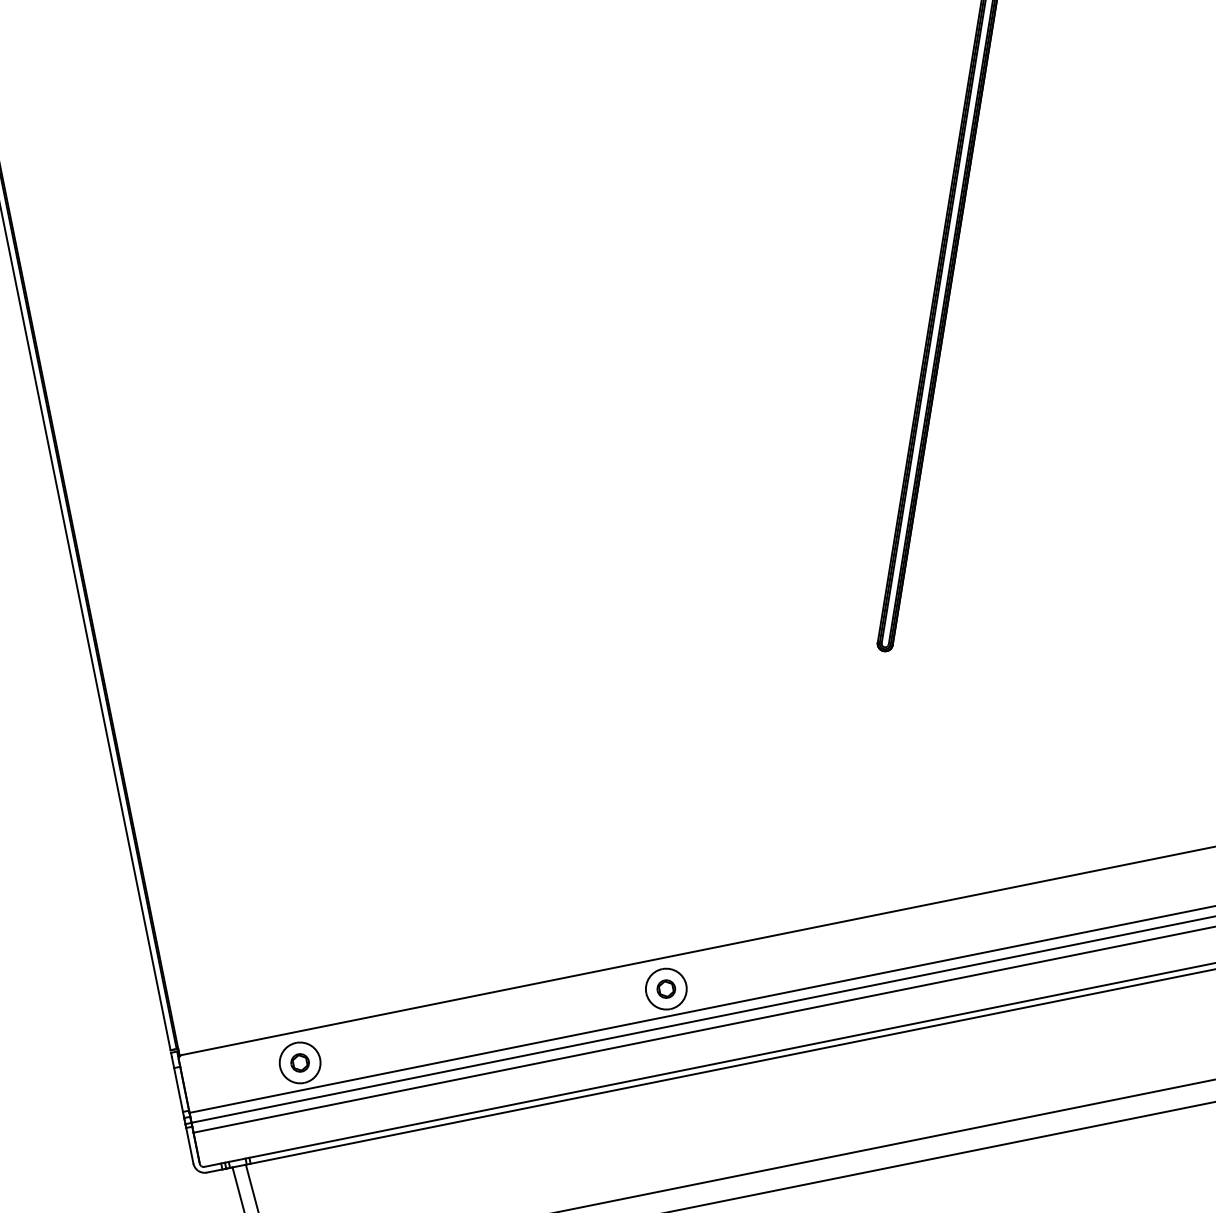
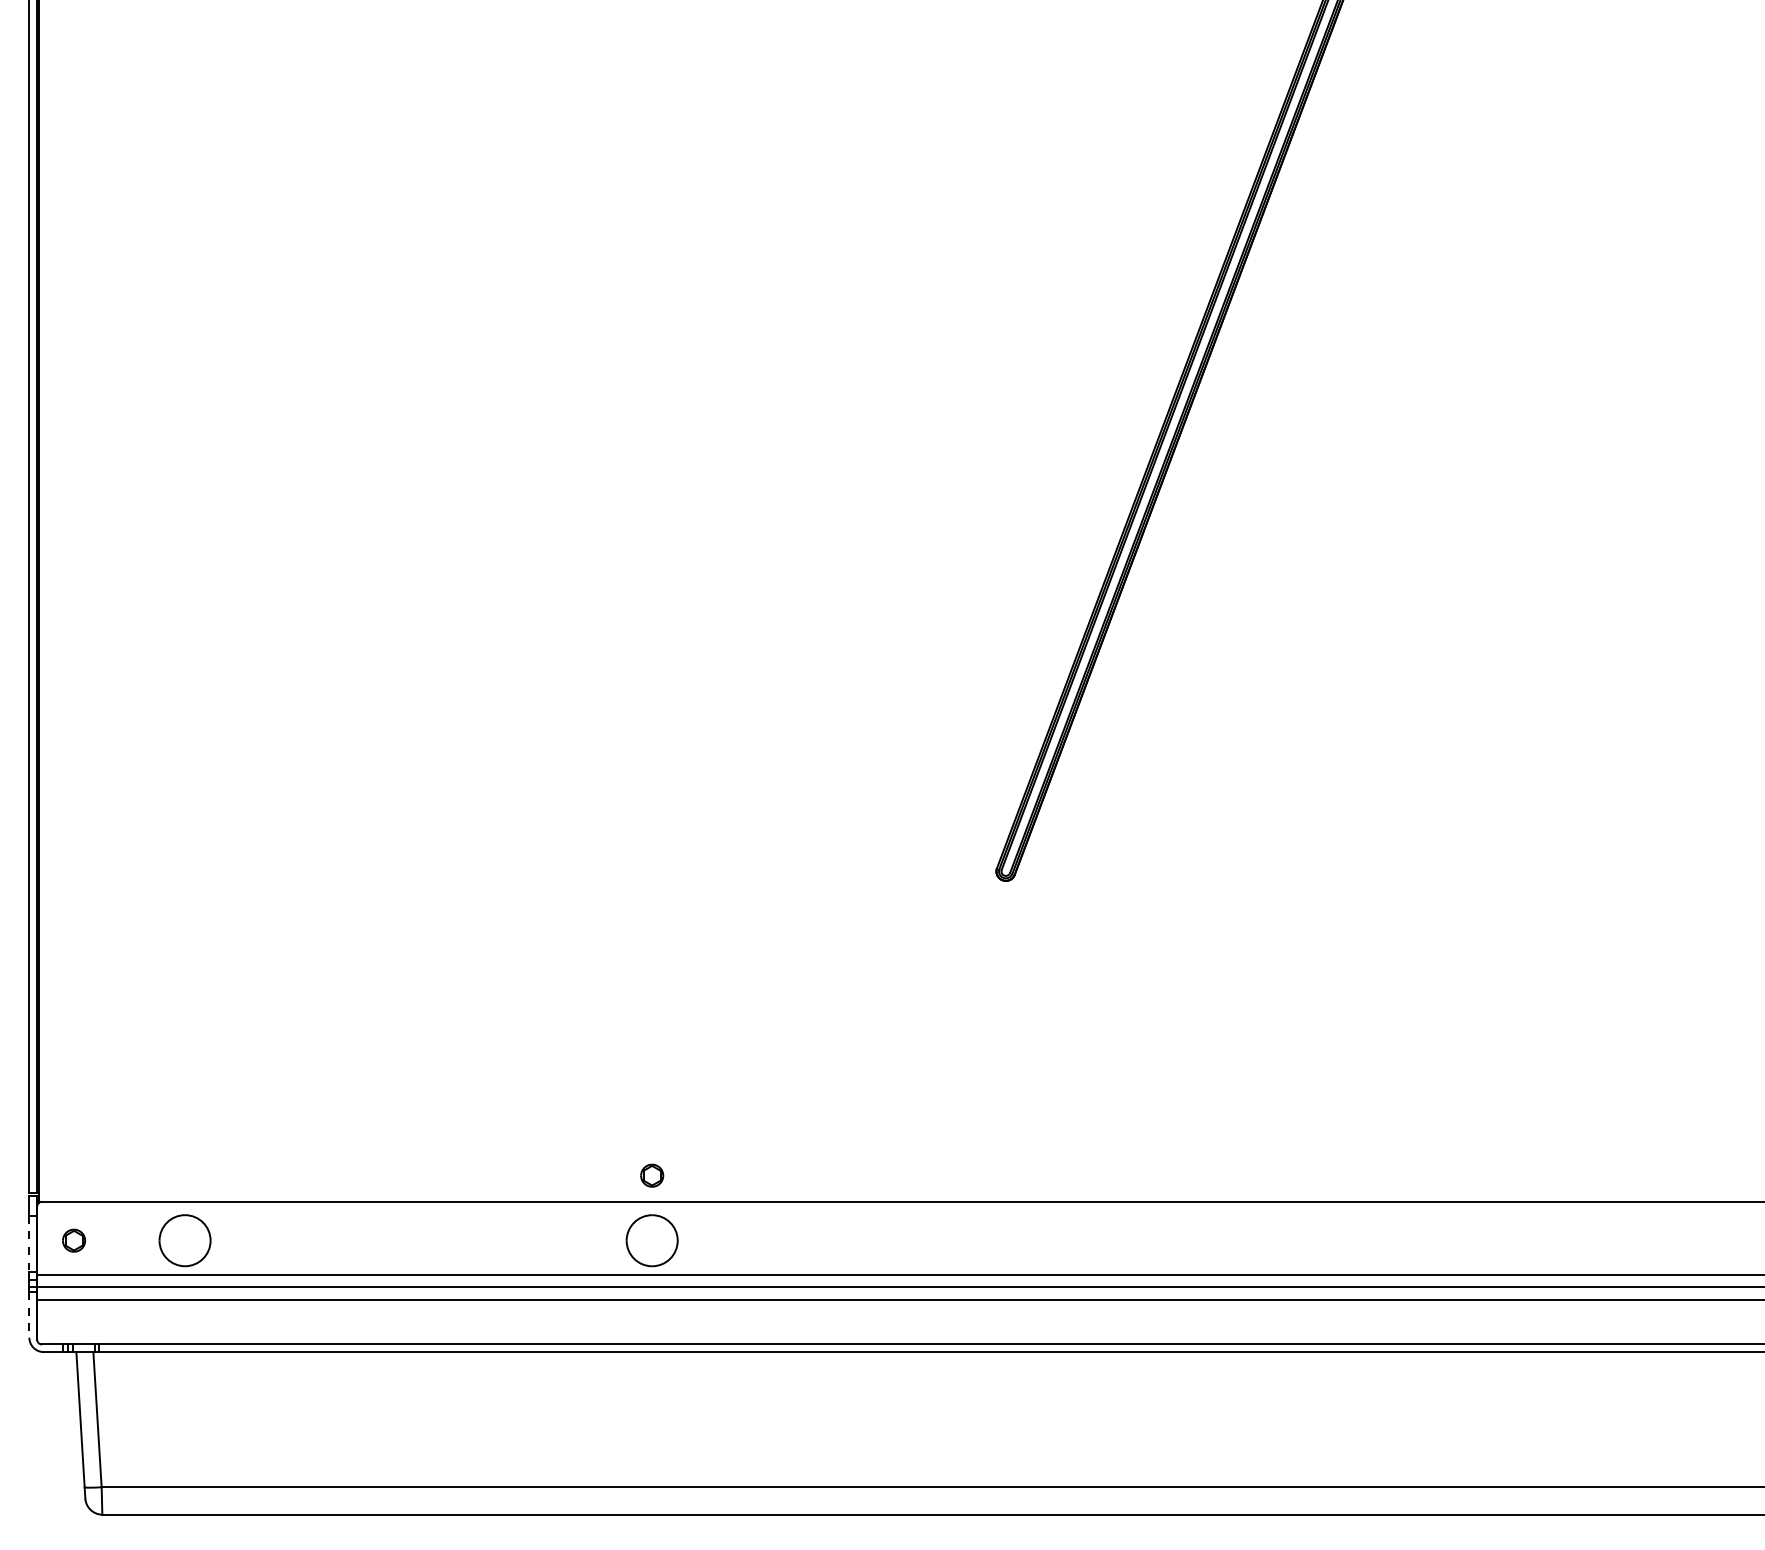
part: (666, 988) -> (652, 1175), moved
part: (300, 1062) -> (74, 1240), moved
line: (178, 1089) -> (29, 1243), solid -> dashed
line: (189, 1145) -> (29, 1314), solid -> dashed

